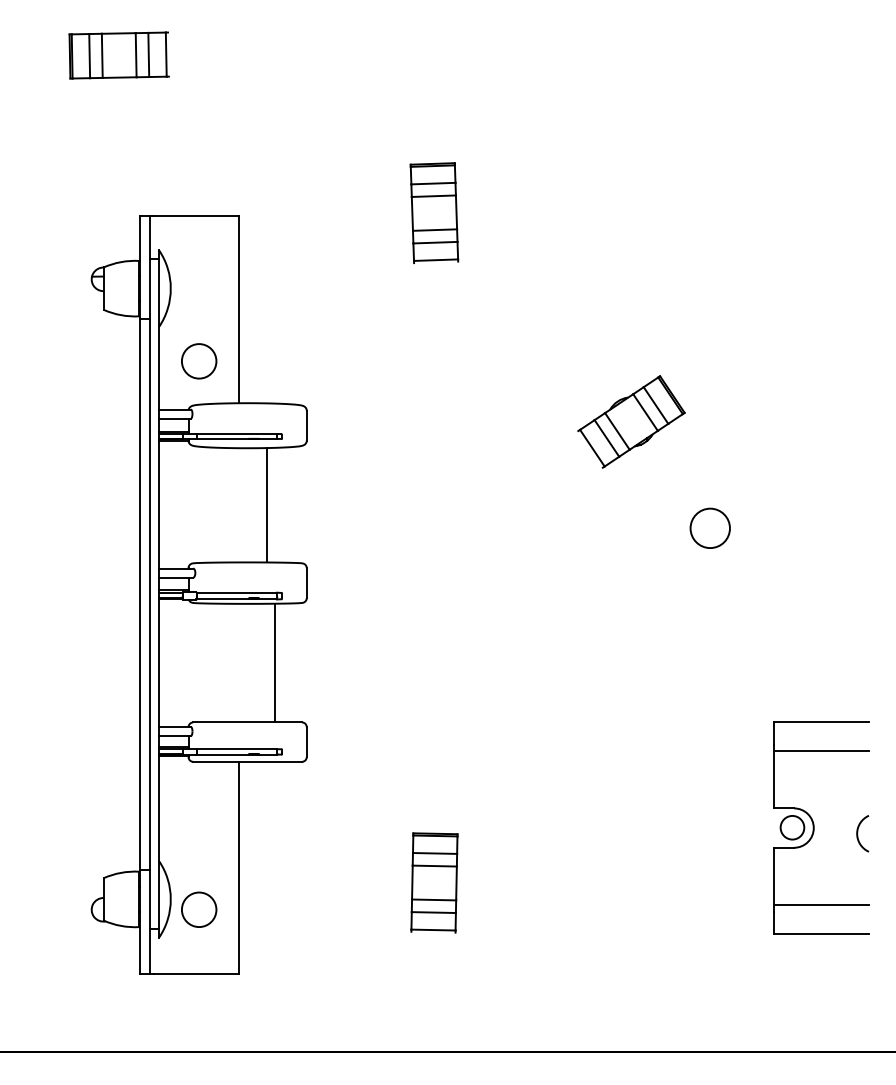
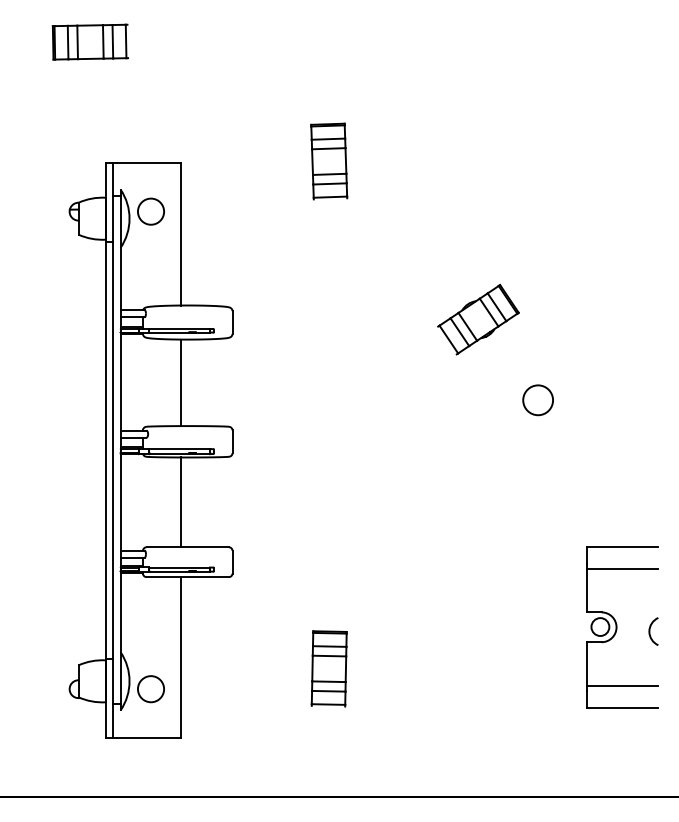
circle: (199, 361) -> (151, 211), moved
line: (266, 505) -> (180, 382), moved
line: (274, 662) -> (180, 501), moved

